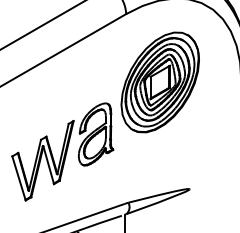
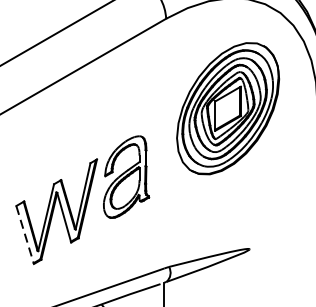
part: (159, 82) -> (227, 108), moved
line: (19, 178) -> (25, 235), solid -> dashed

